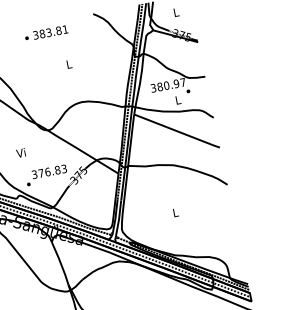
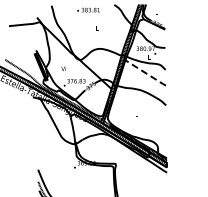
line: (178, 131) -> (146, 73), solid -> dashed

